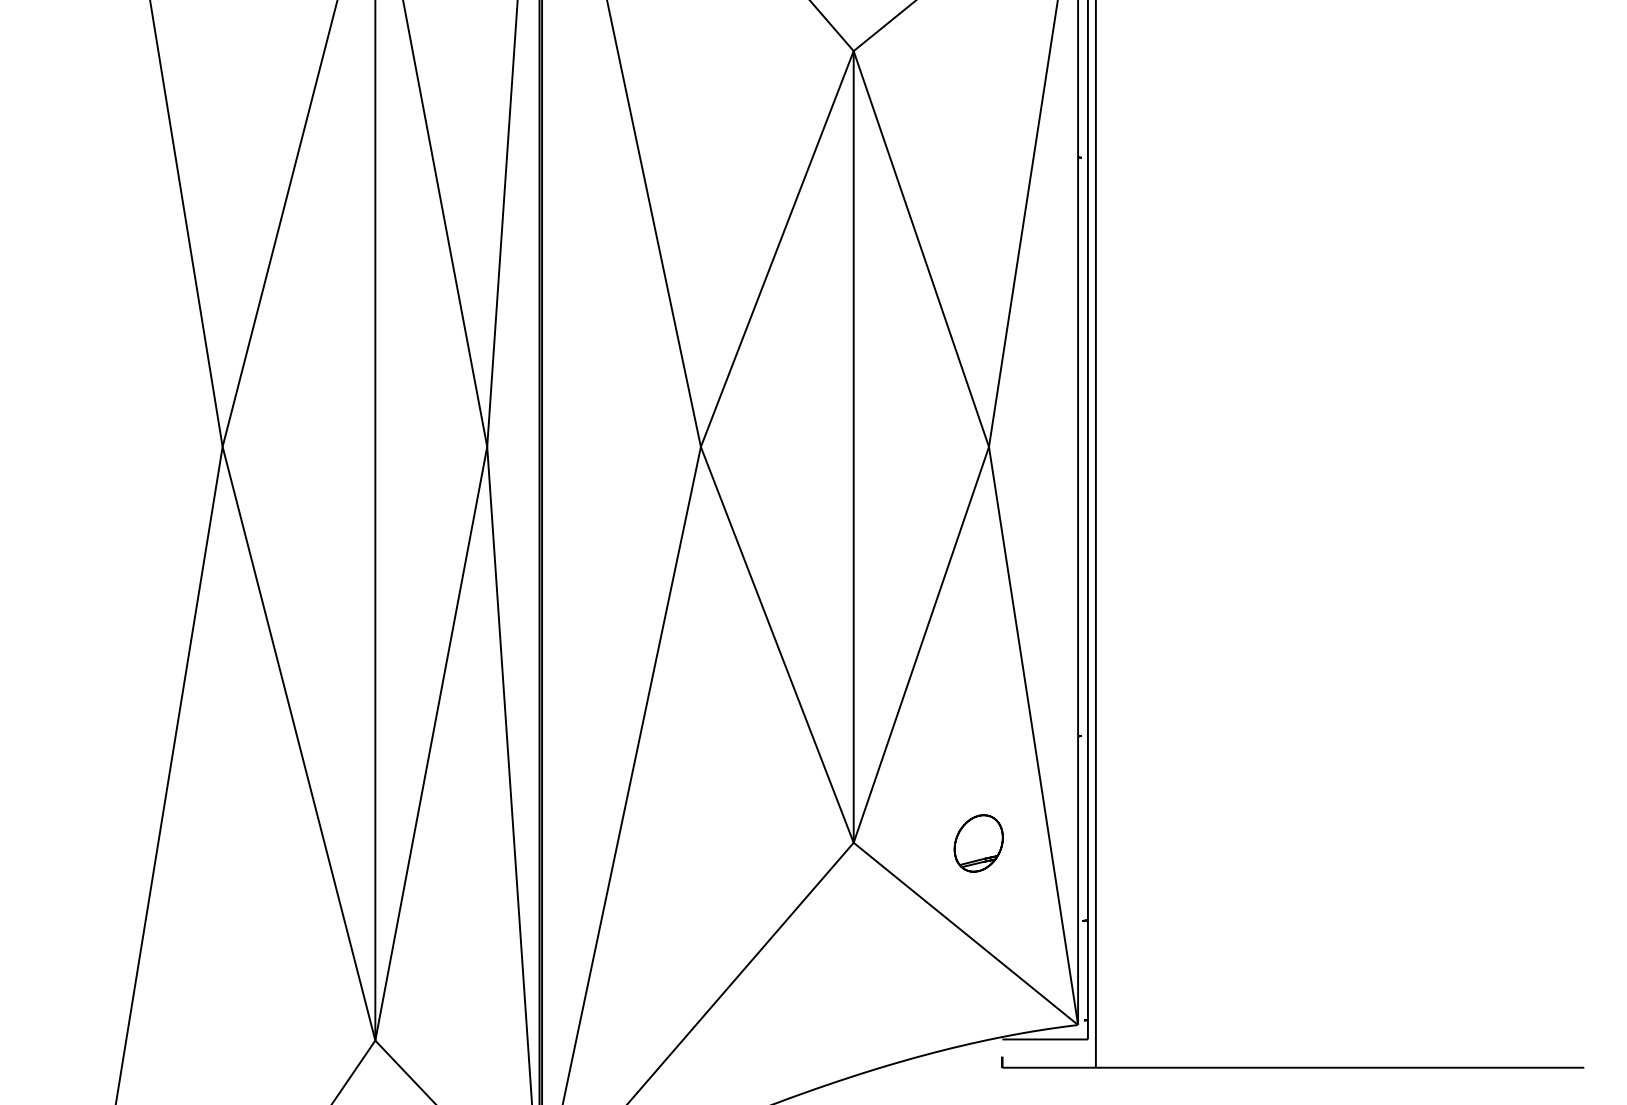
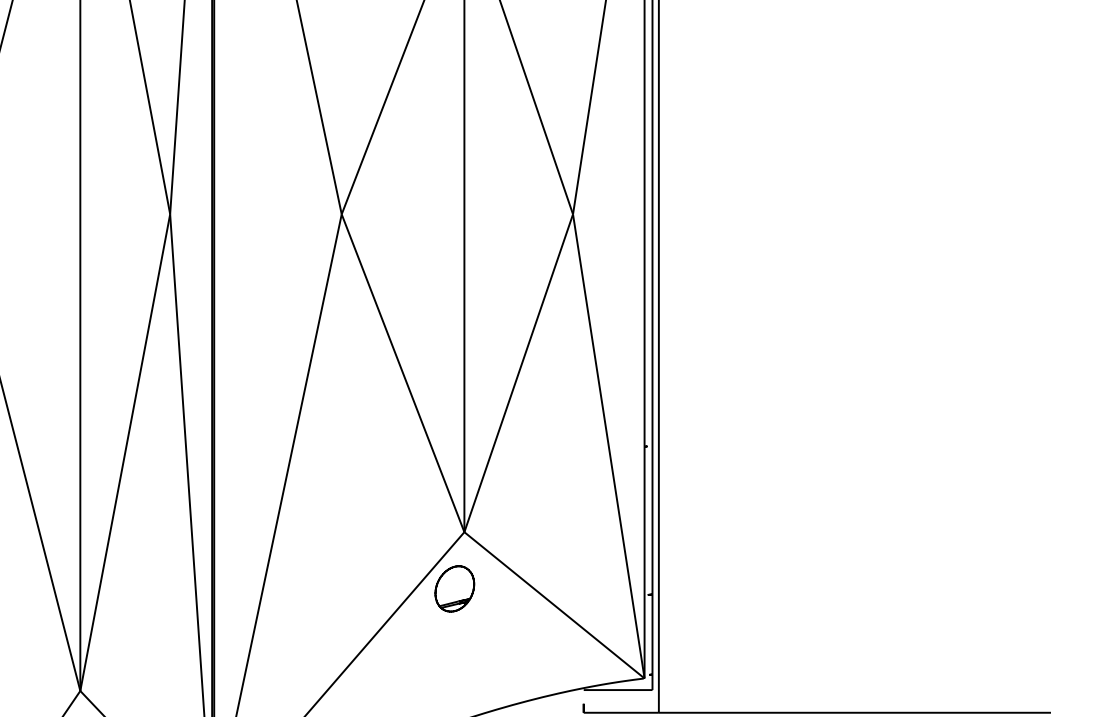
part: (978, 843) -> (454, 588), moved

